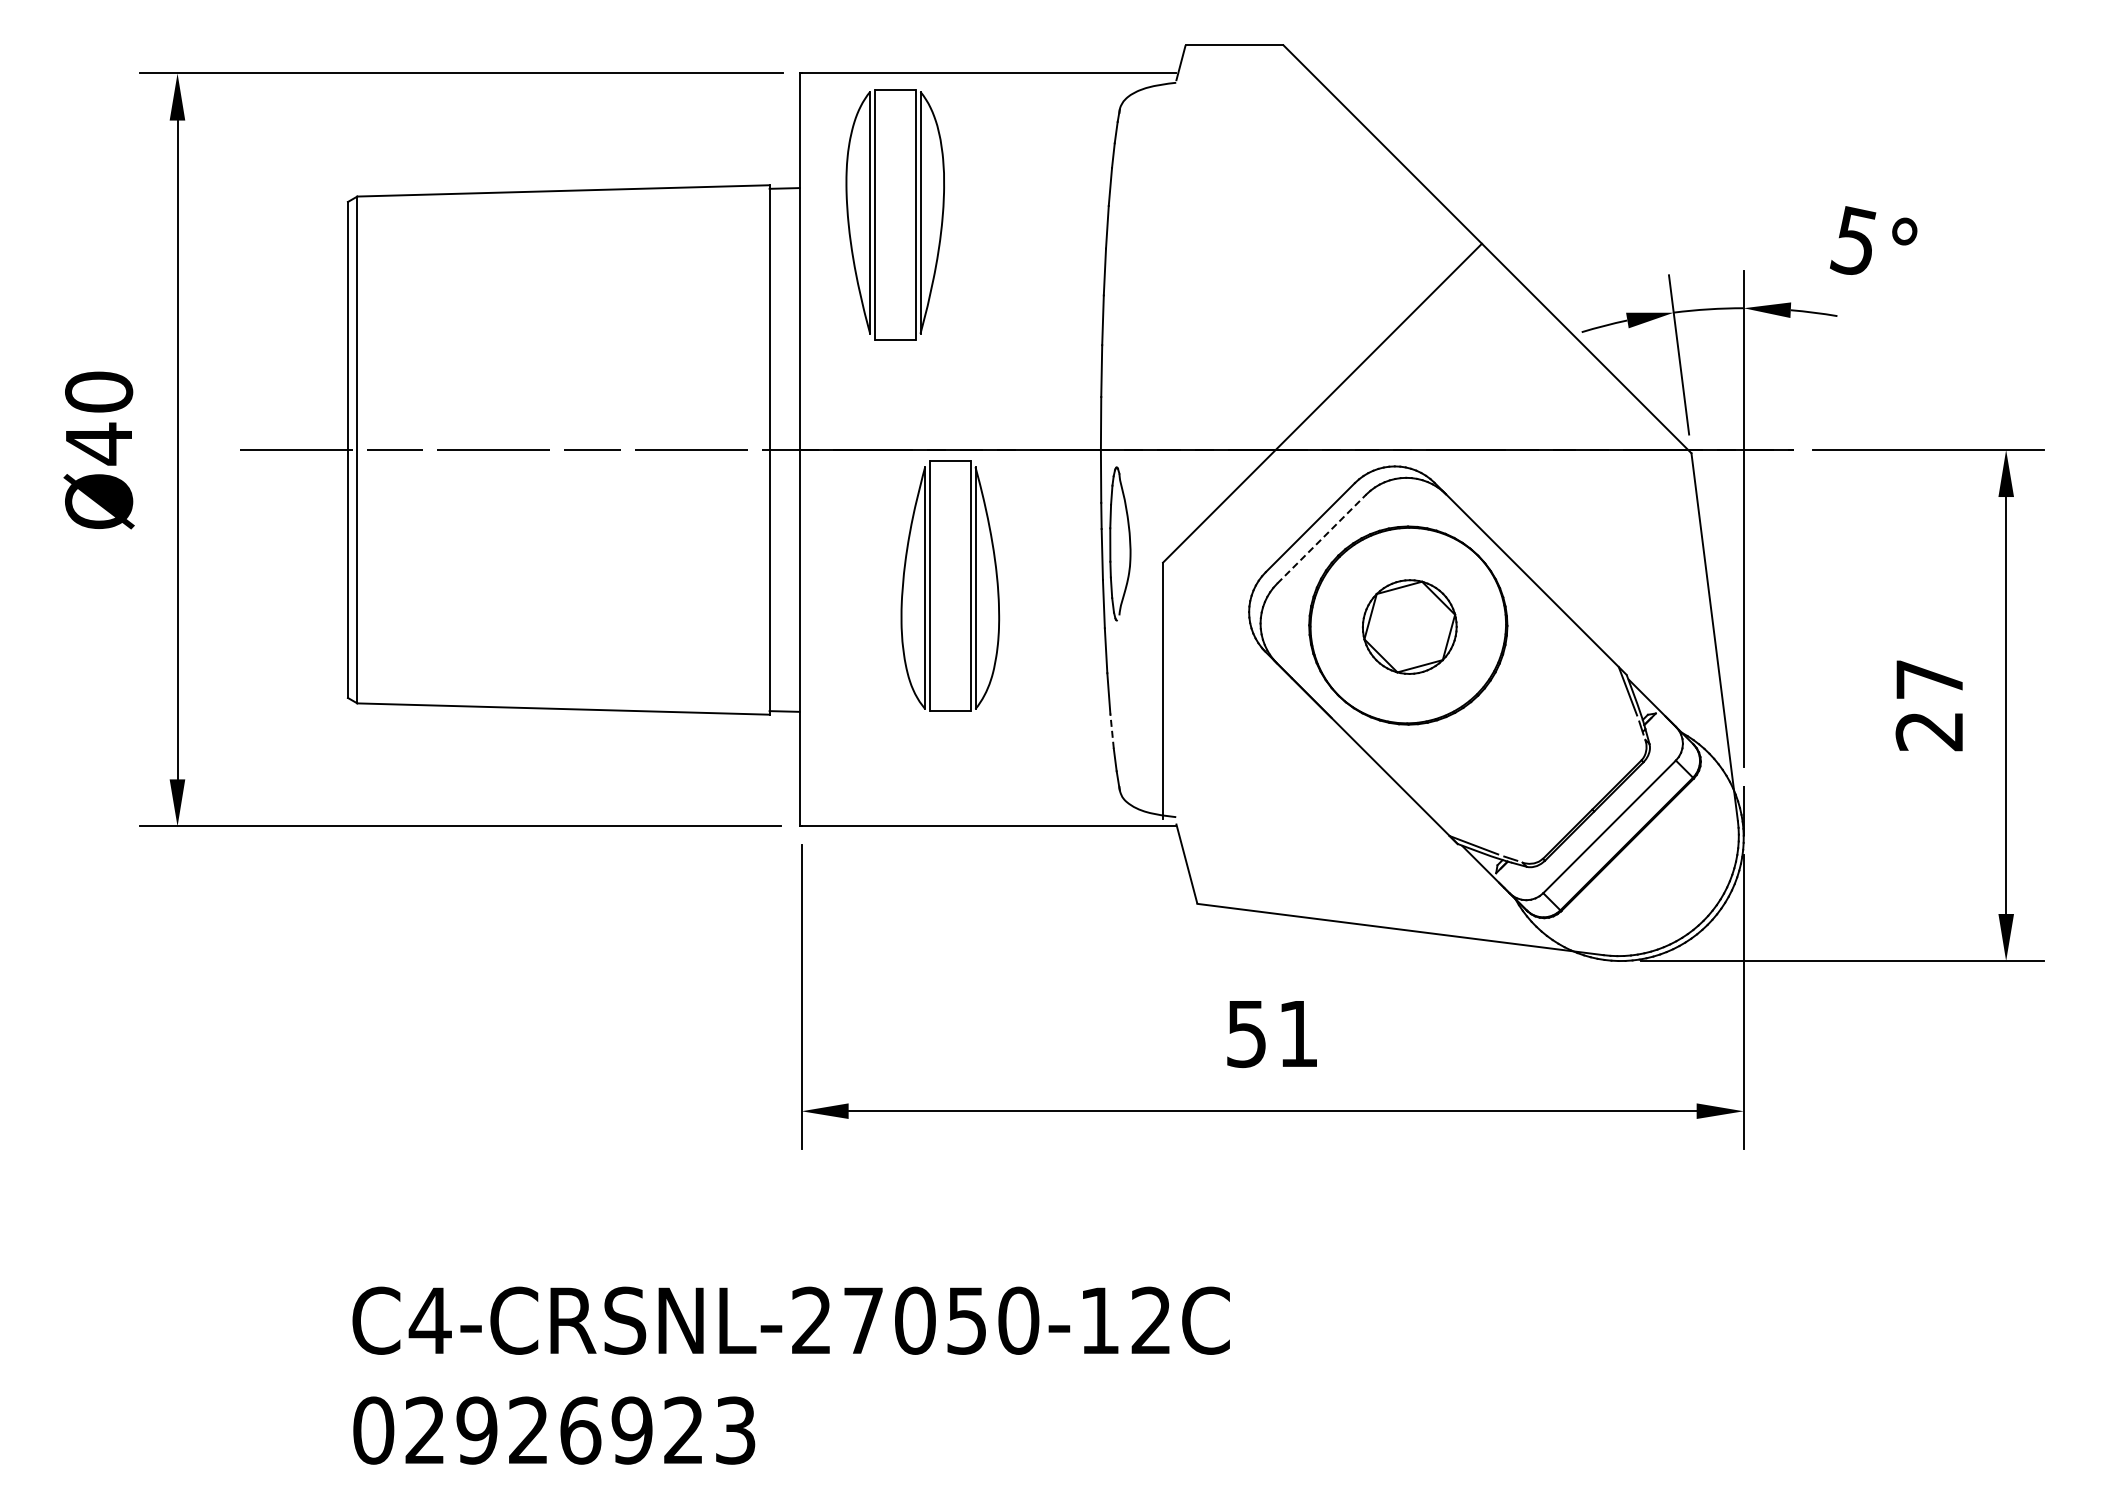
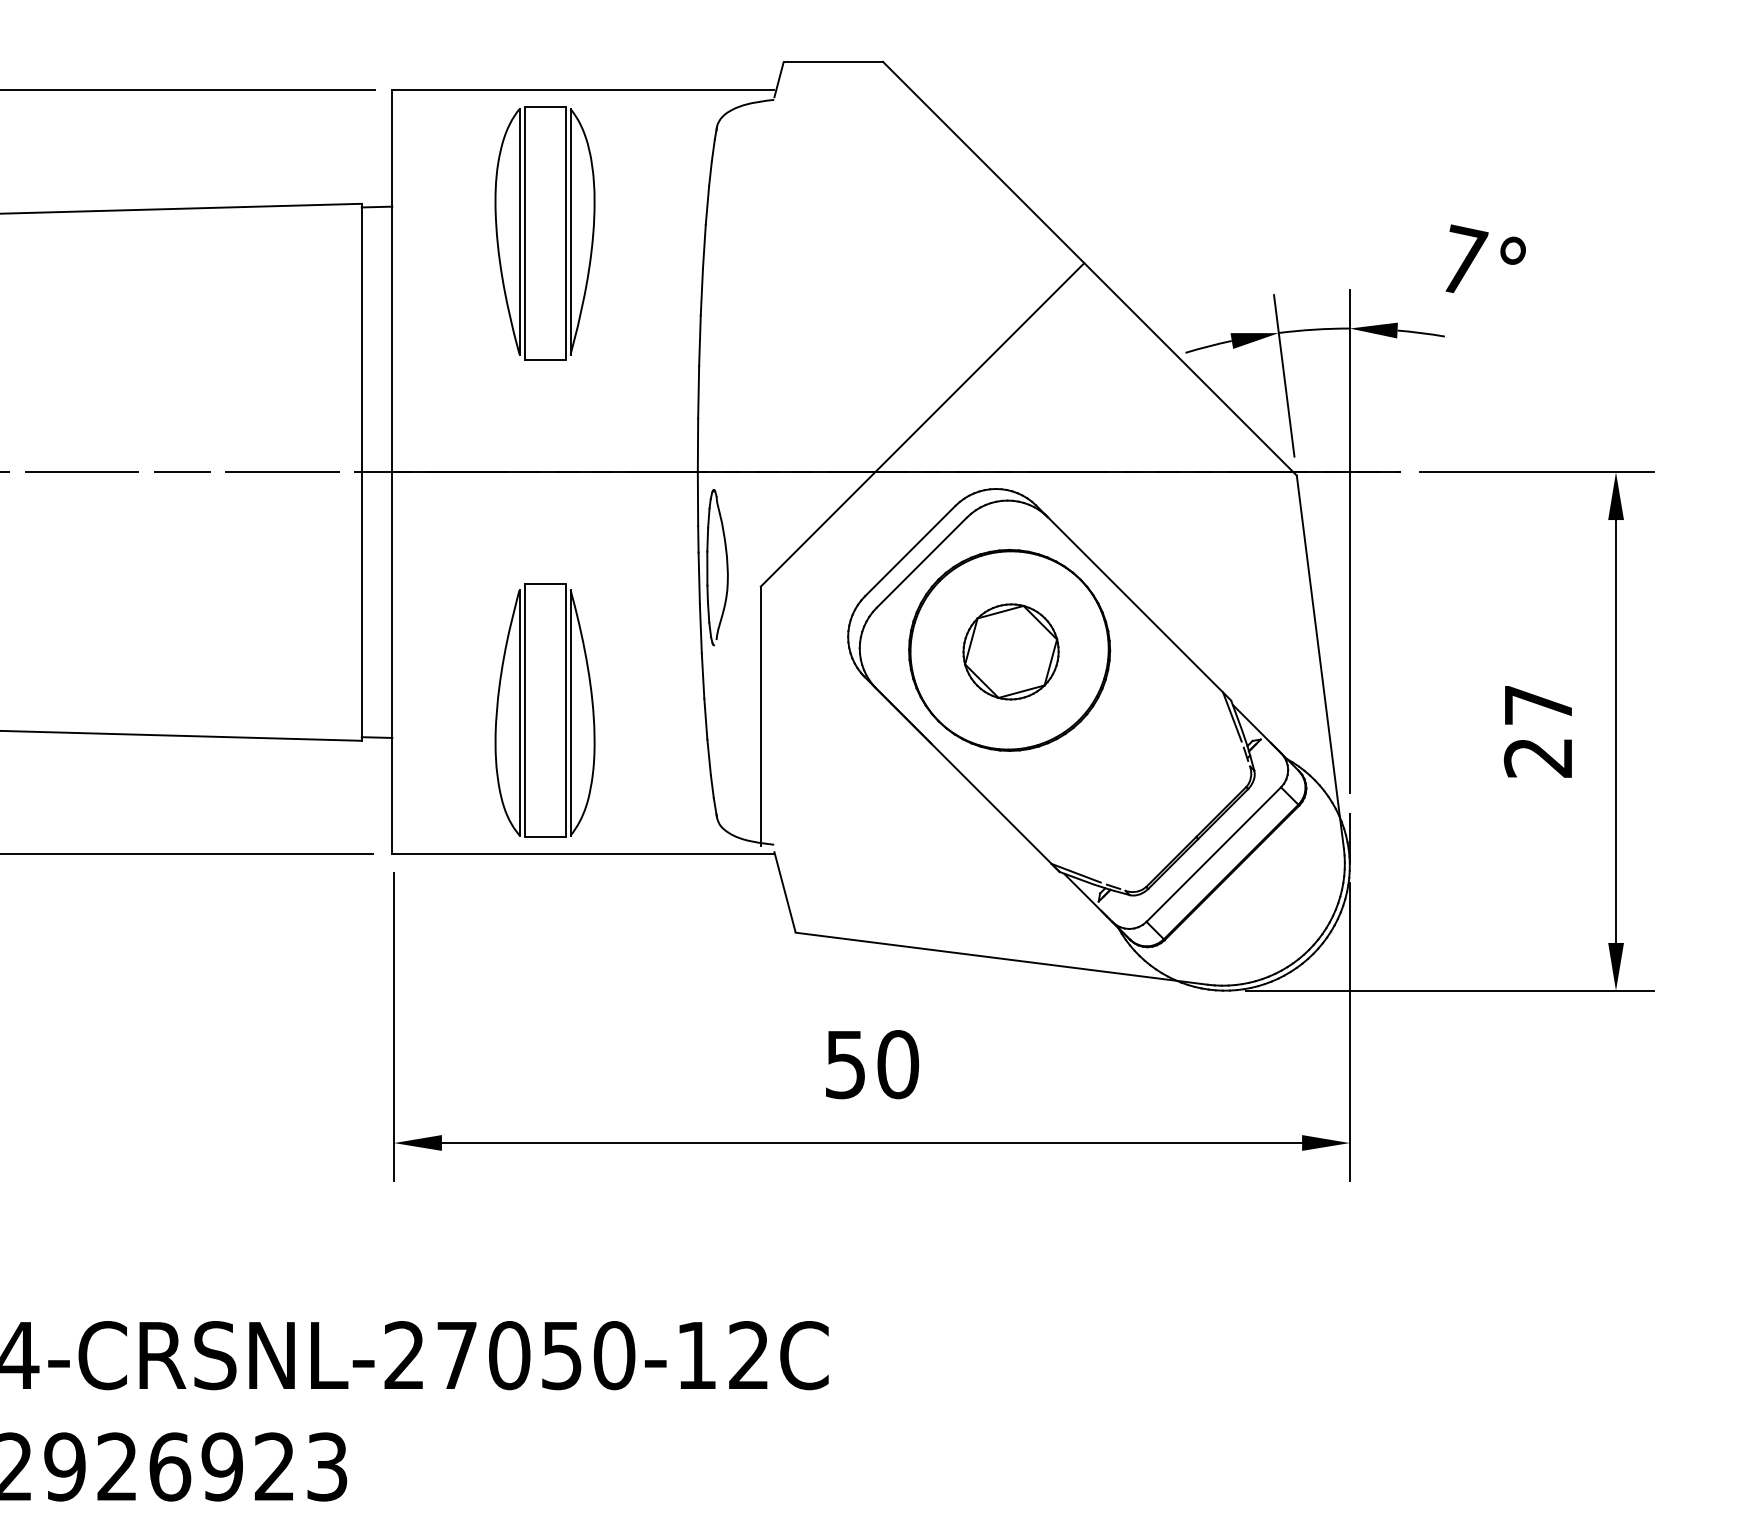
part: (894, 214) -> (544, 233), moved
text: (1855, 239) -> (1463, 258), 5° -> 7°
line: (1322, 538) -> (922, 562), dashed -> solid
part: (950, 585) -> (545, 710), moved
line: (1112, 731) -> (709, 757), dashed -> solid
text: (1298, 1033) -> (898, 1064), 51 -> 50

